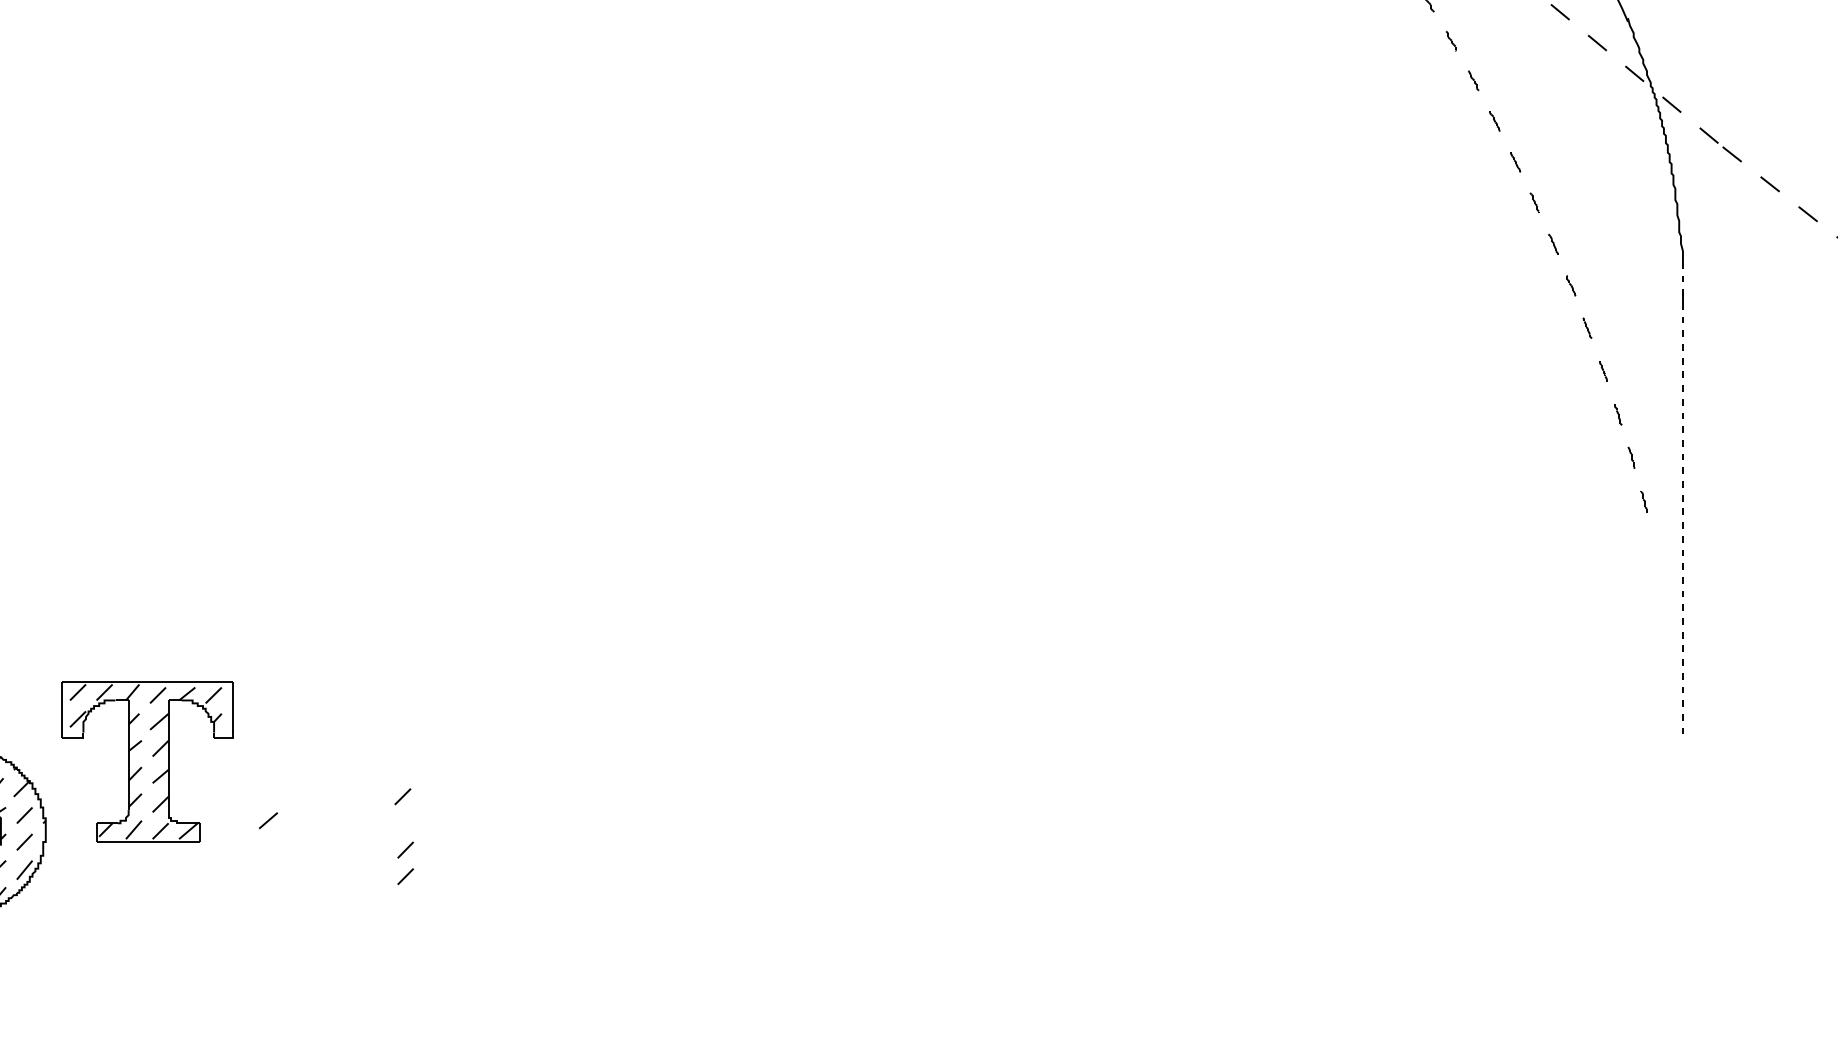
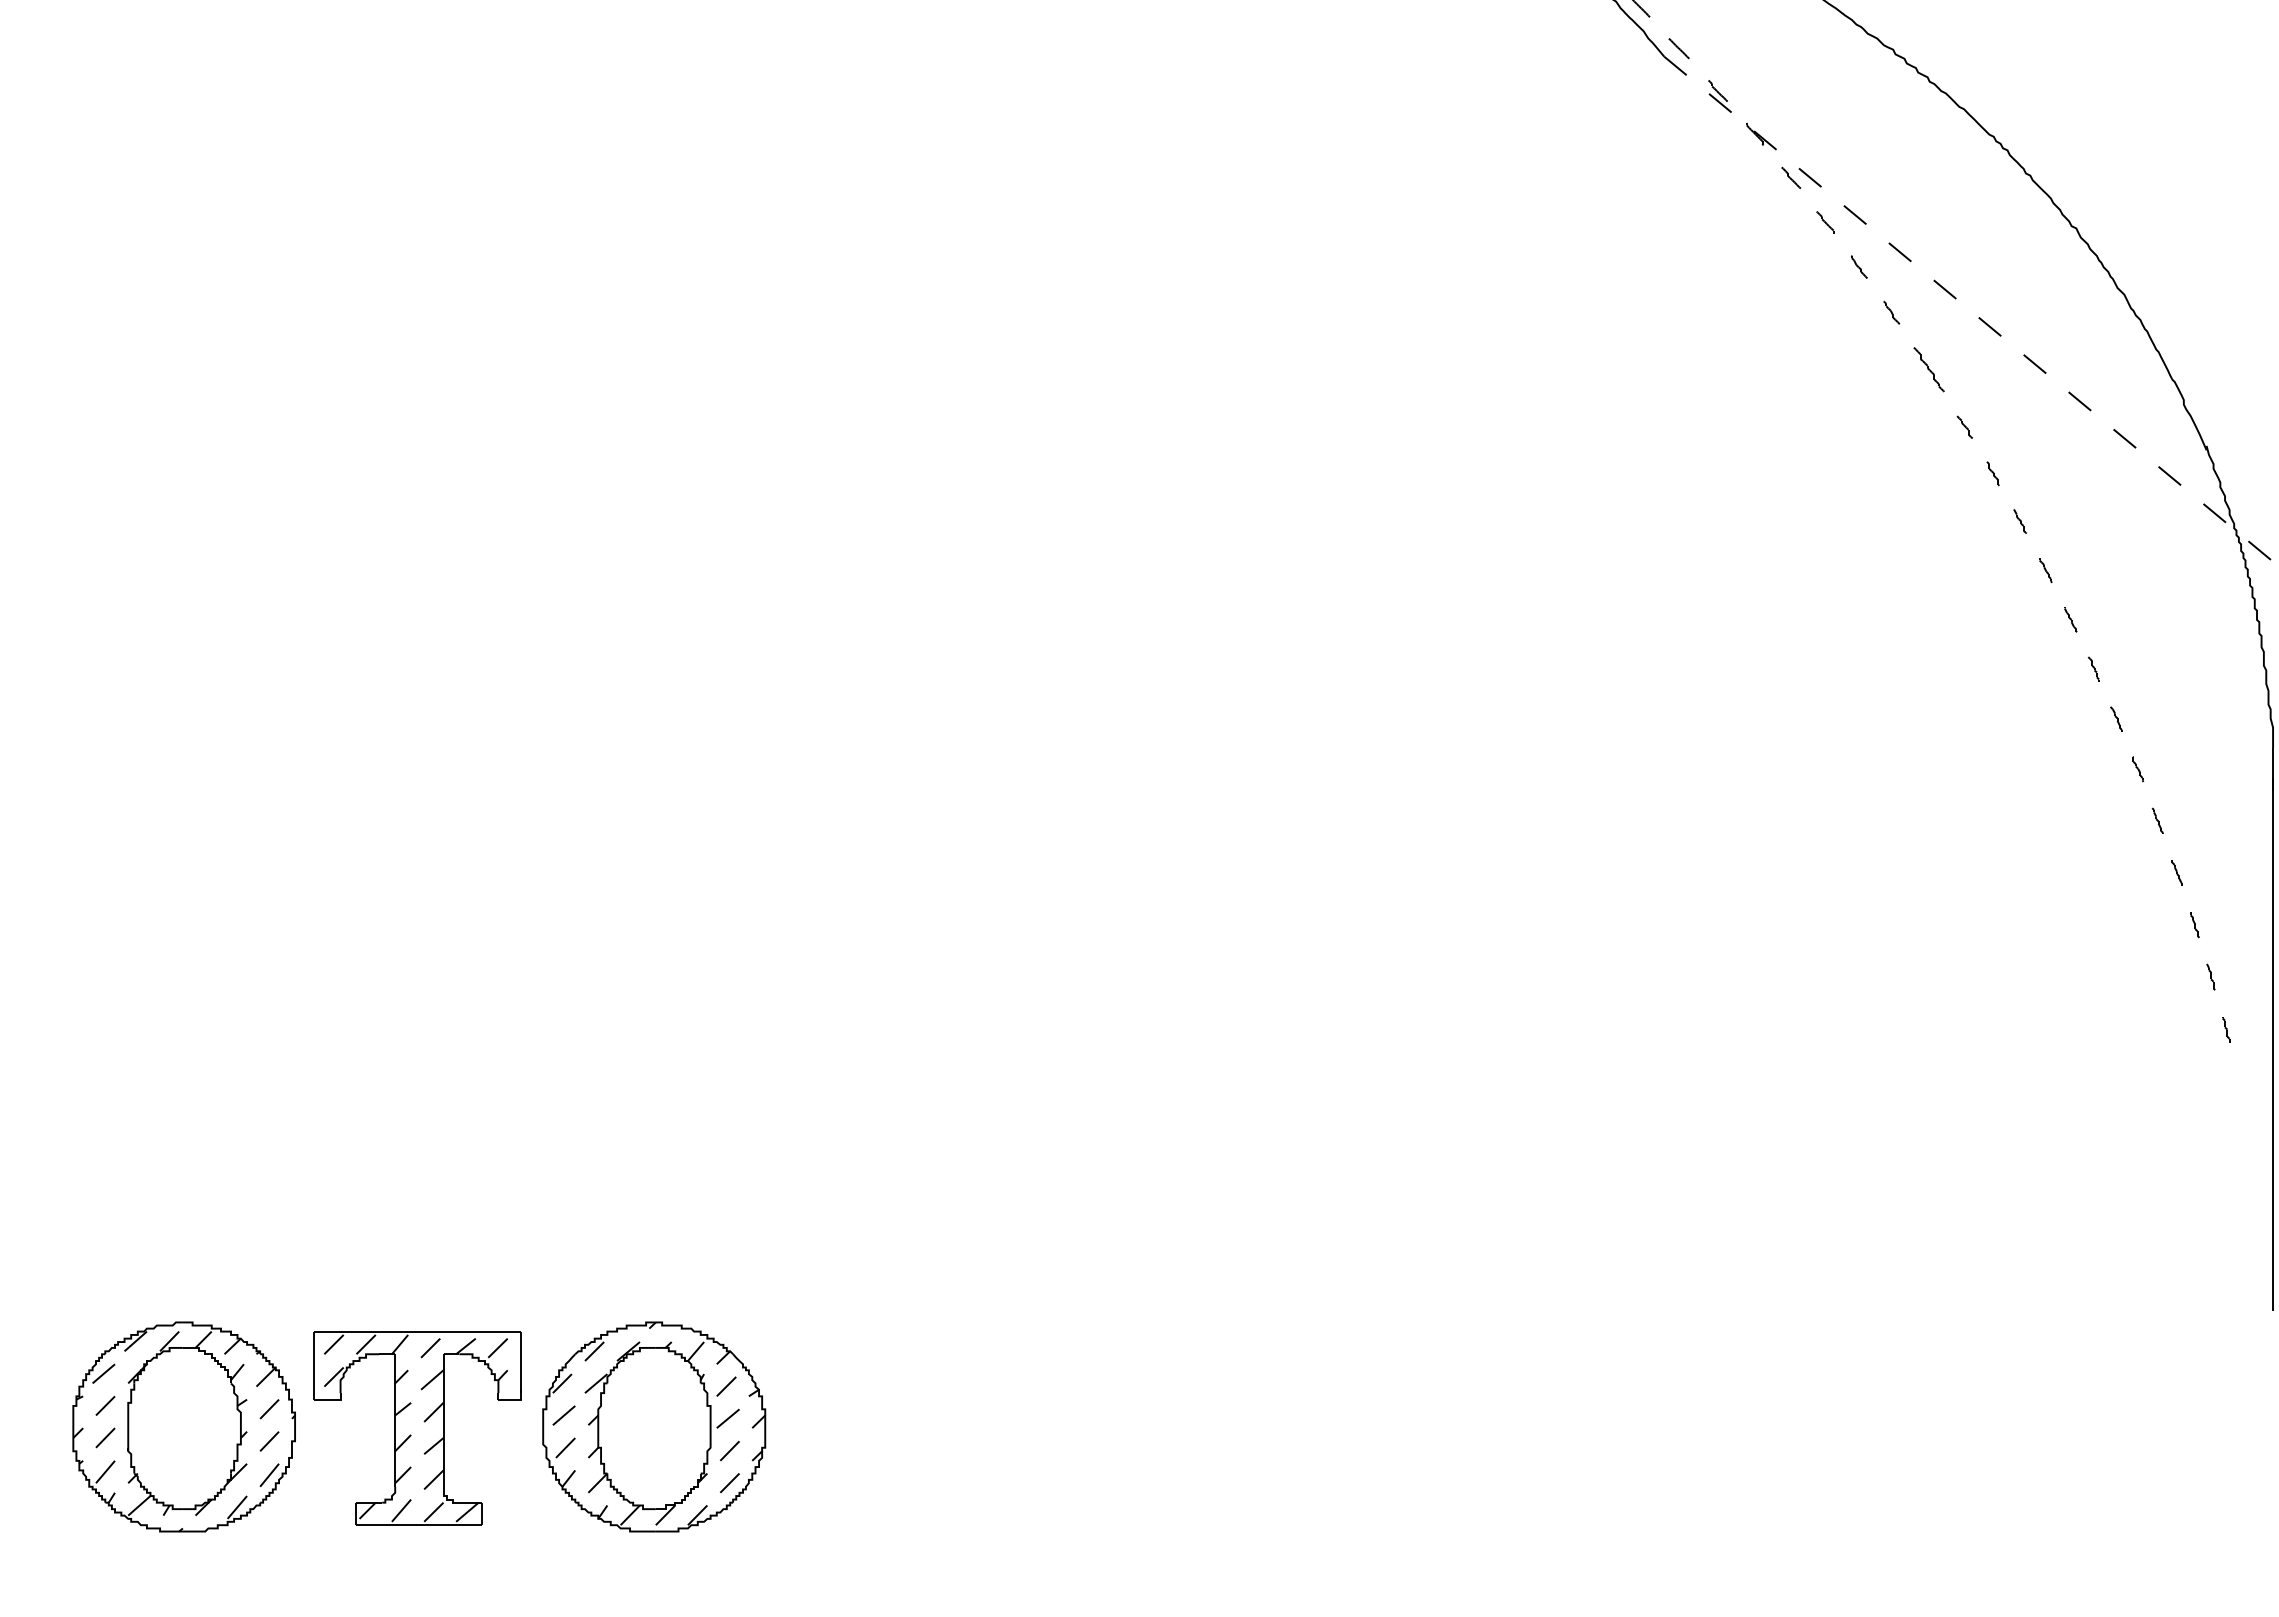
line: (1683, 501) -> (2273, 1029), dashed -> solid
part: (147, 761) -> (417, 1428), moved
part: (343, 829) -> (654, 1426), added

